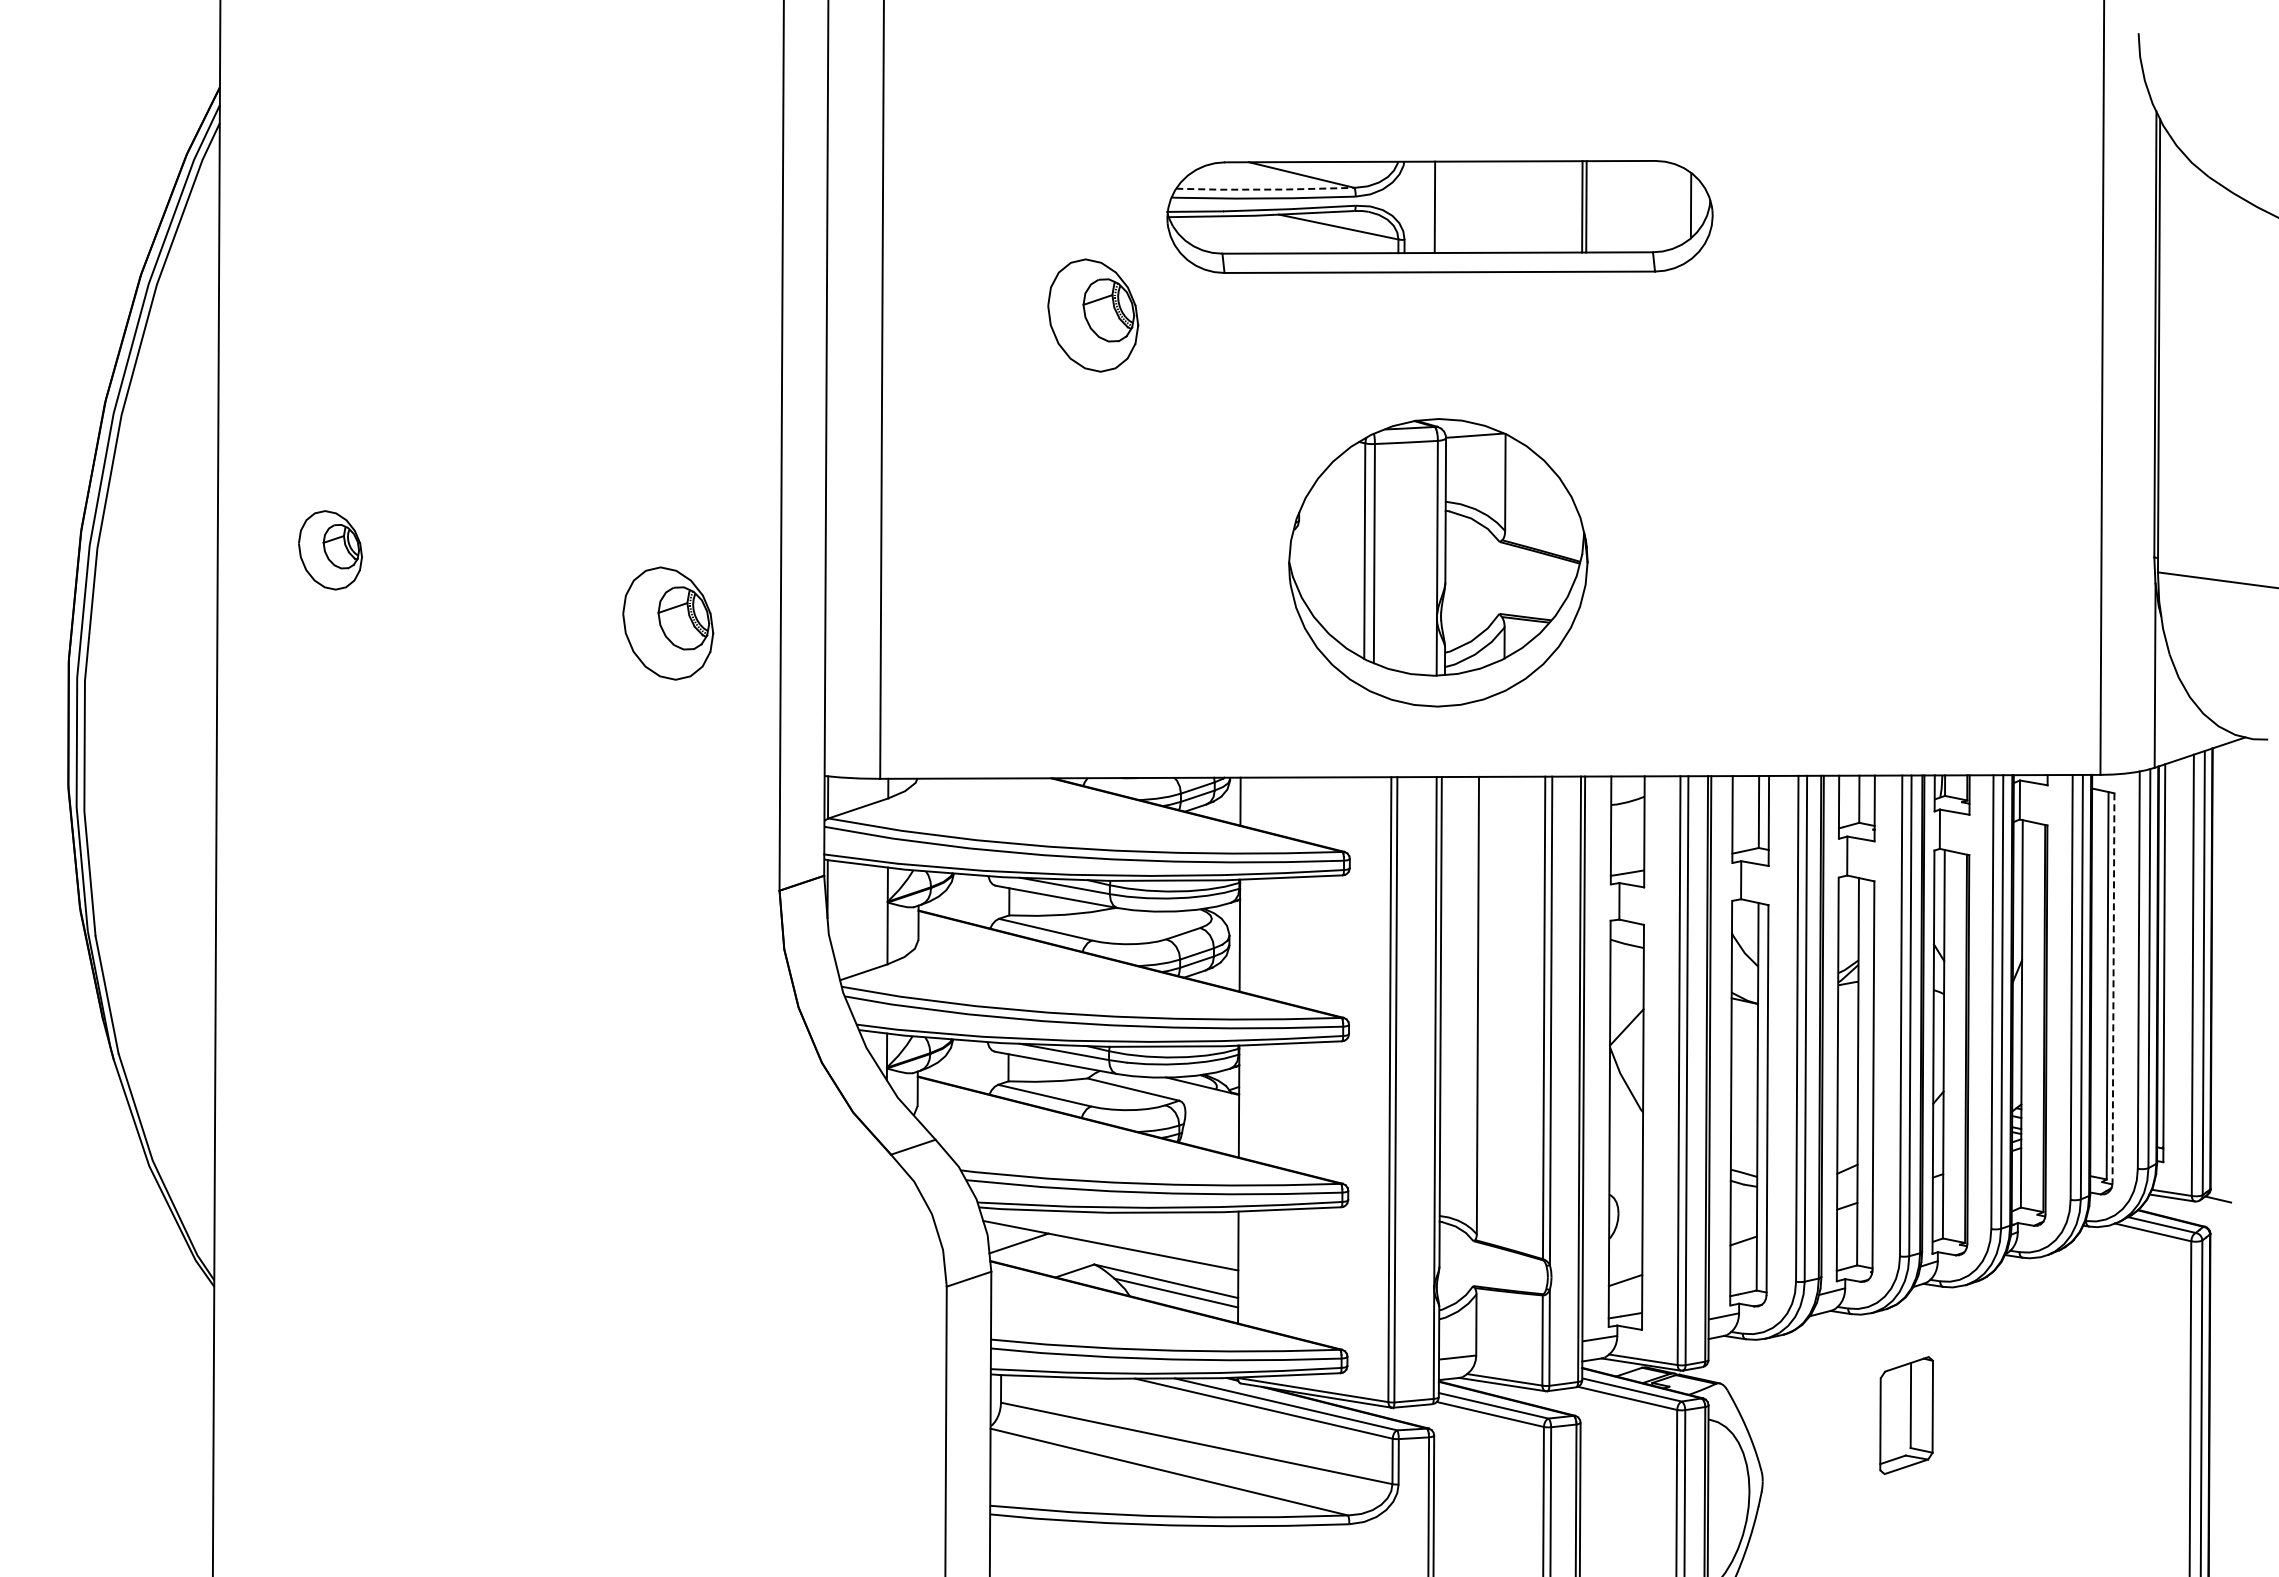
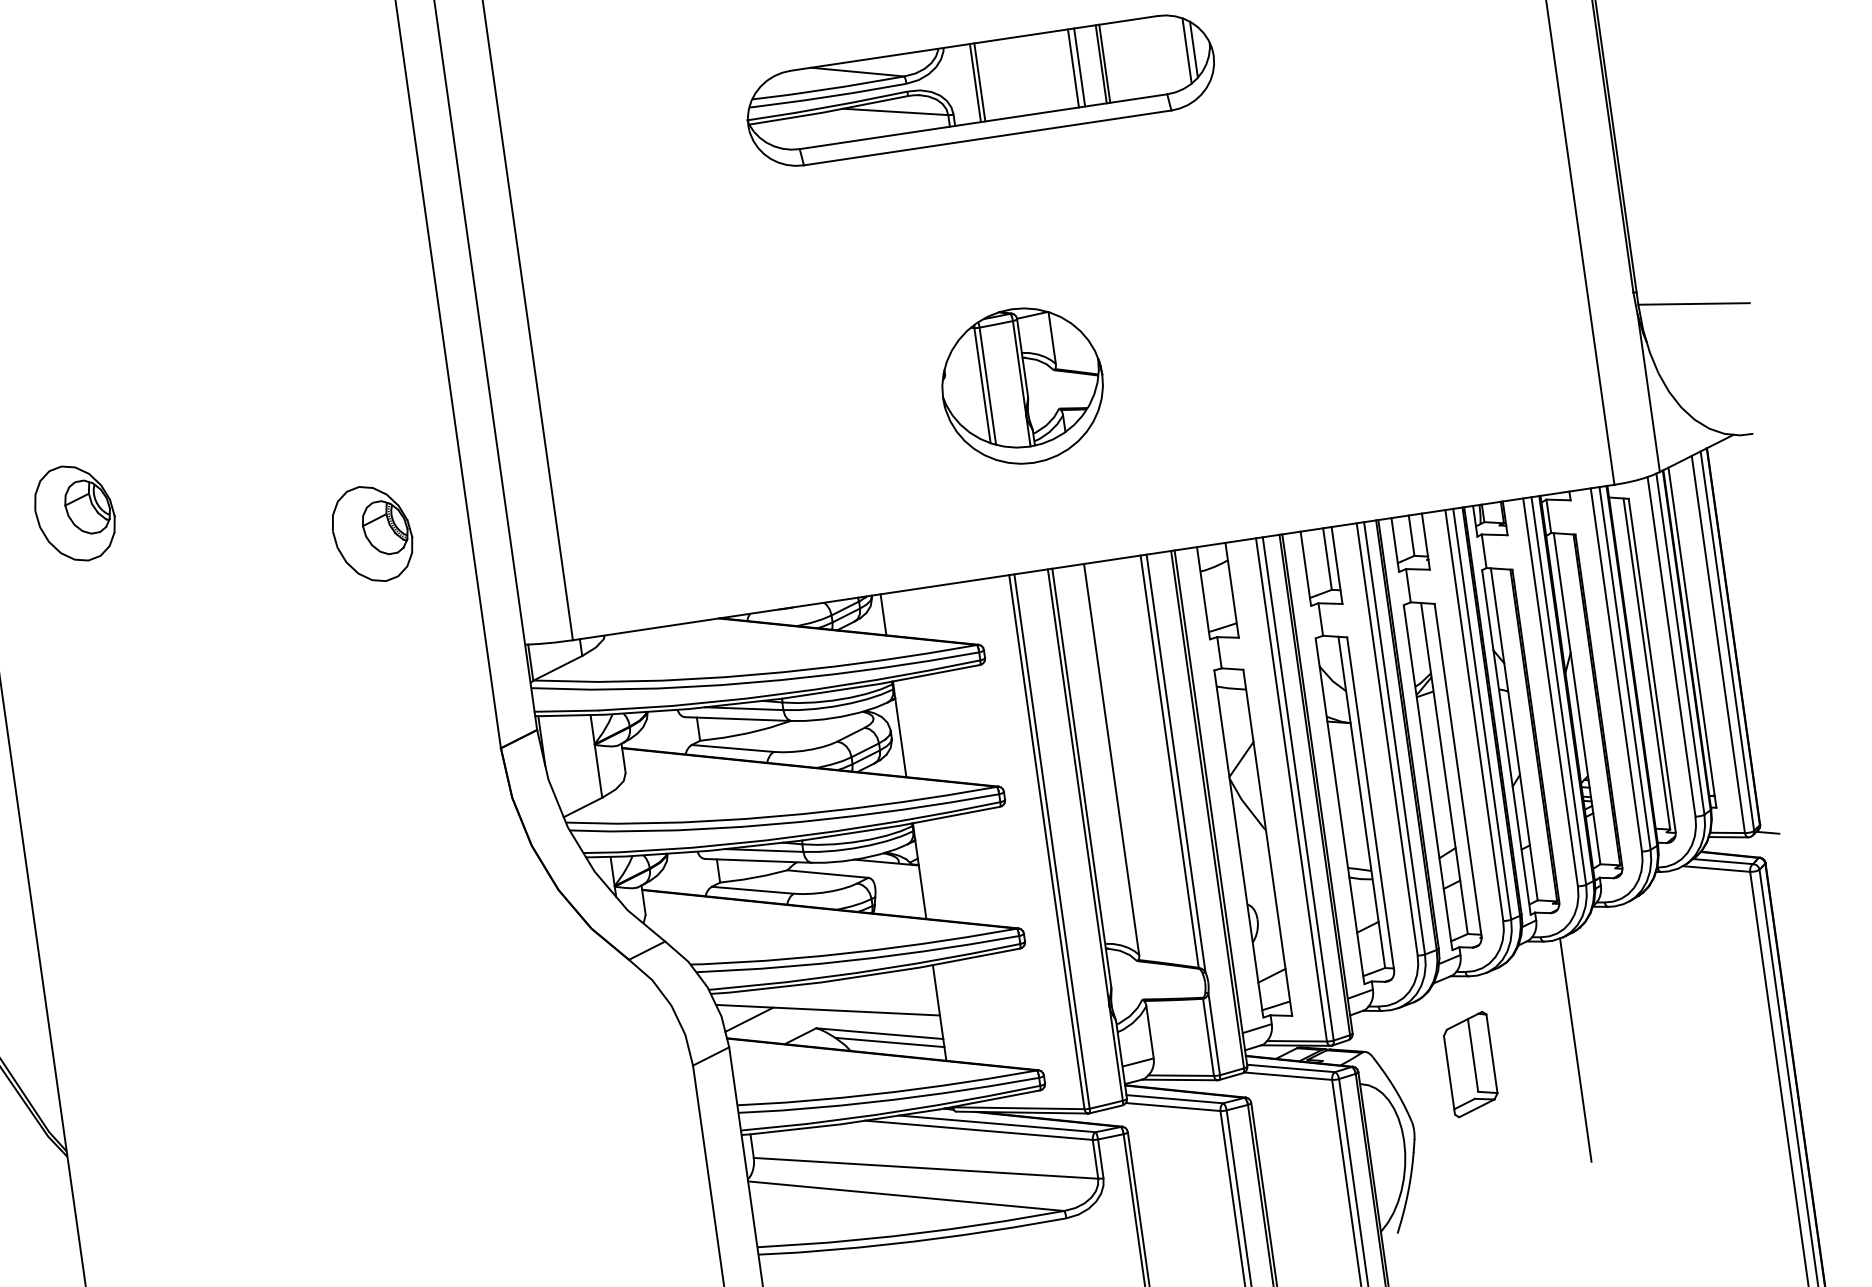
line: (1264, 189) -> (827, 89), dashed -> solid
line: (1682, 205) -> (1186, 50), added
line: (1549, 206) -> (1073, 68), added
line: (1556, 206) -> (1079, 67), added
line: (1439, 207) -> (979, 82), added
part: (1093, 315) -> (697, 217), removed
part: (330, 550) -> (75, 513), size x1.43
part: (1438, 562) -> (1022, 385), size x0.62
line: (2113, 988) -> (1652, 665), dashed -> solid
part: (1906, 1415) -> (1470, 1064), moved
line: (1961, 1416) -> (1575, 1050), added

